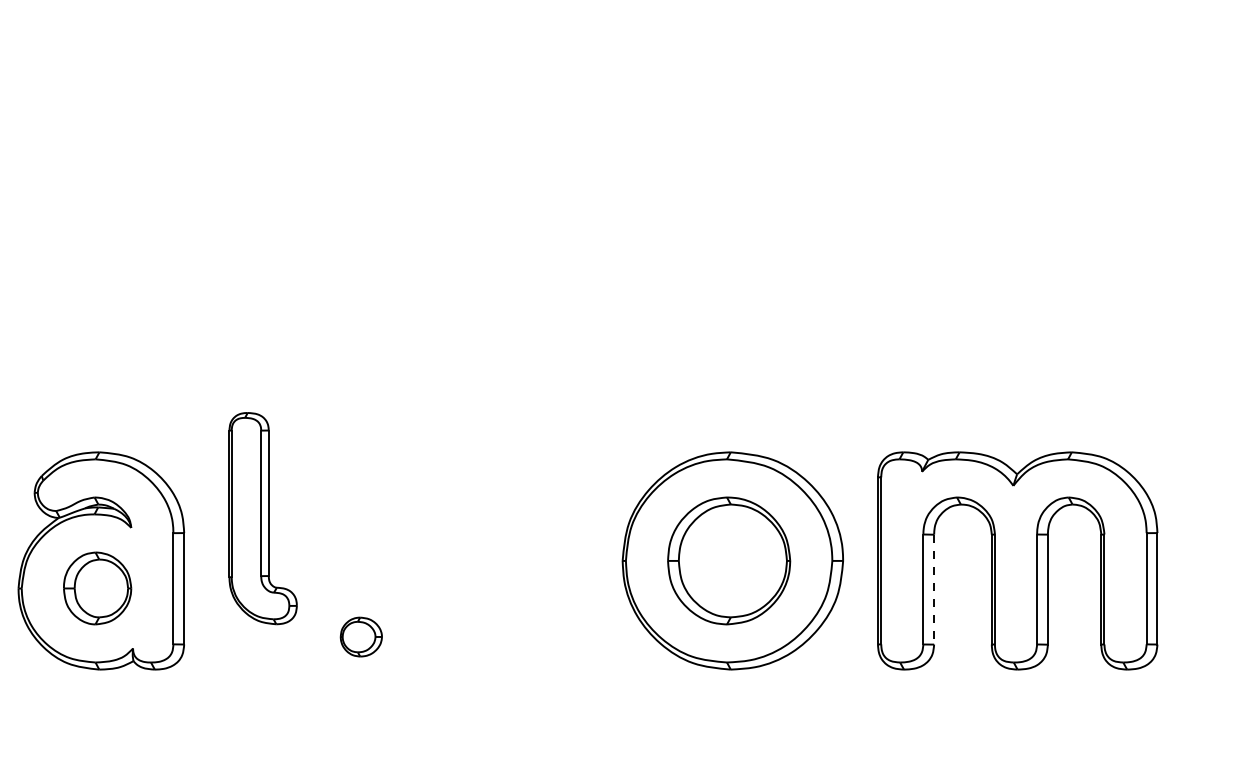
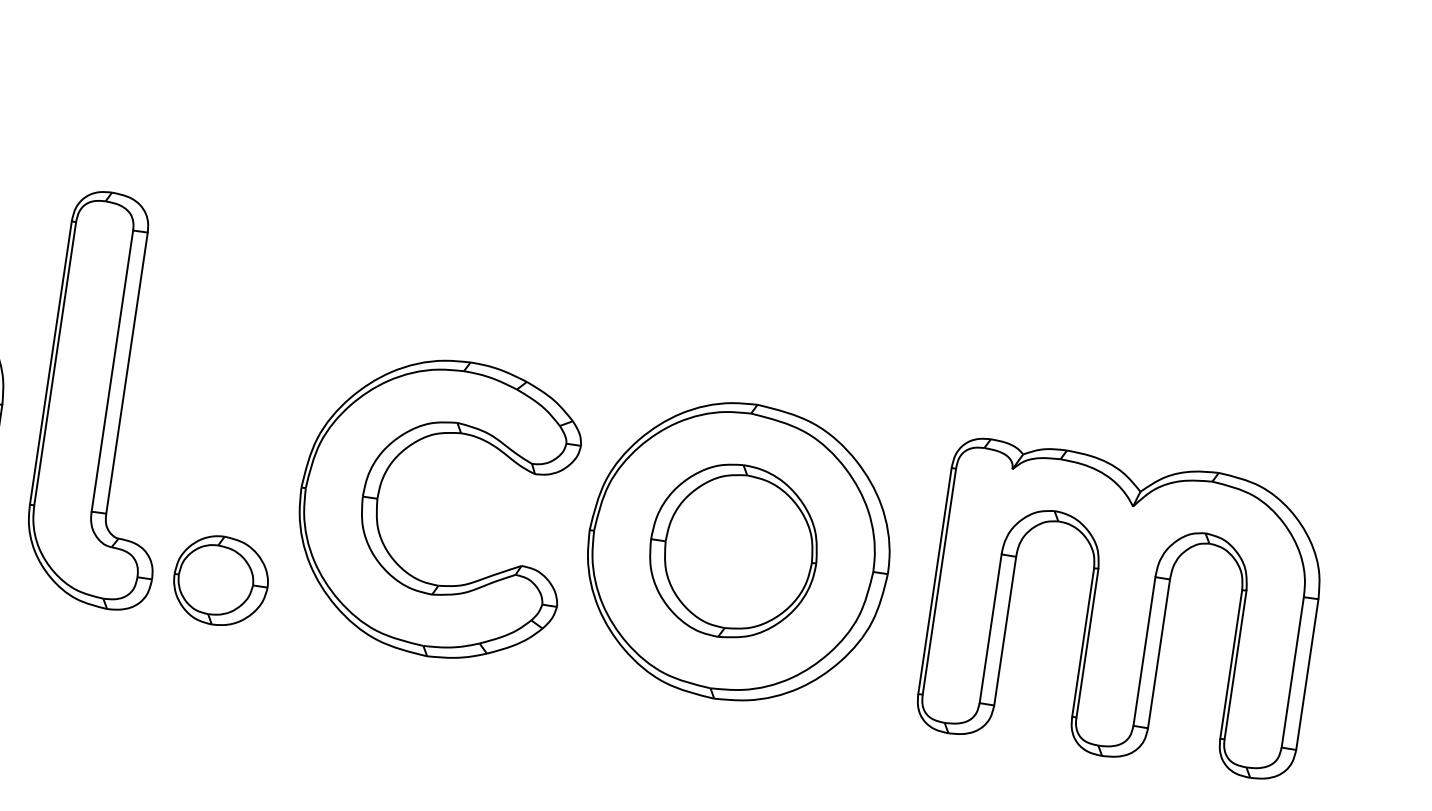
part: (263, 518) -> (112, 401), size x1.43
part: (467, 566) -> (378, 506), added
line: (934, 589) -> (1005, 631), dashed -> solid
part: (361, 636) -> (221, 580), size x1.67

